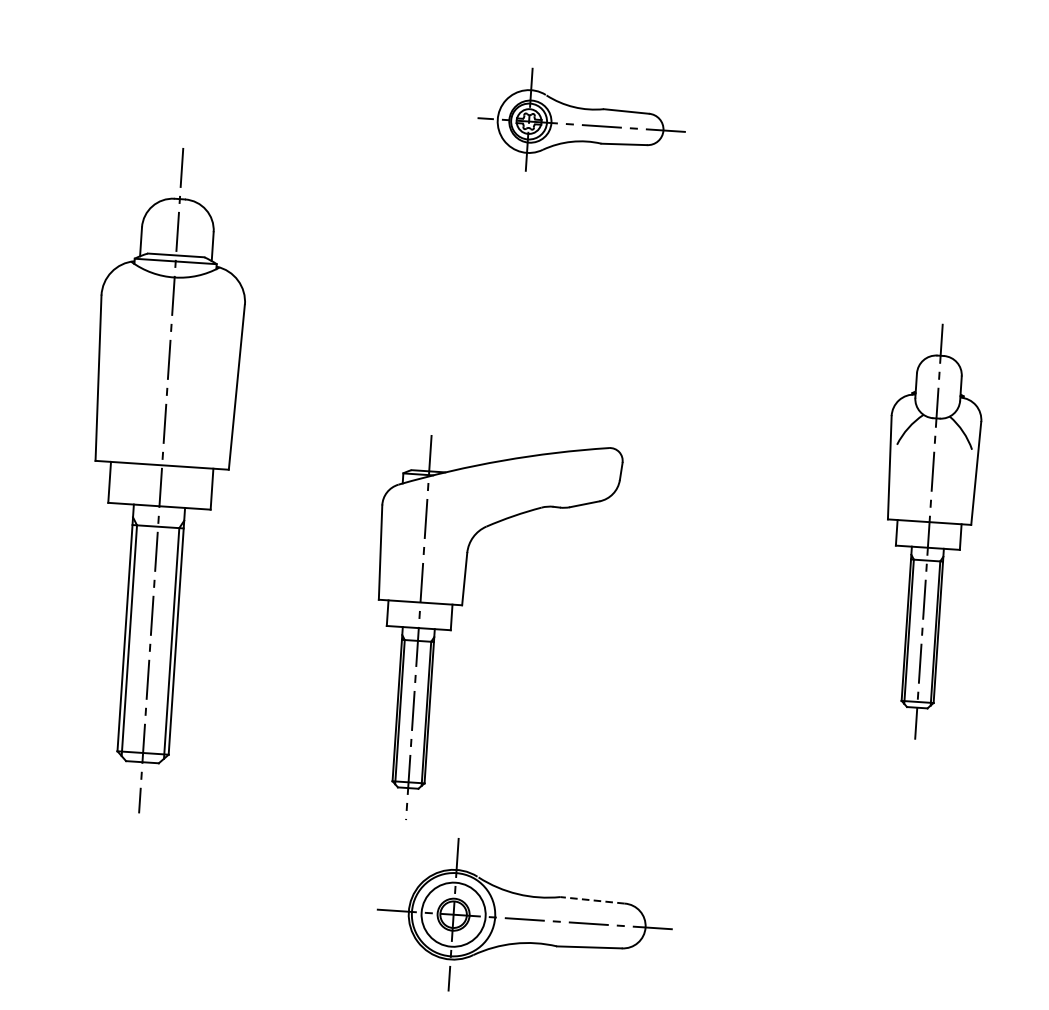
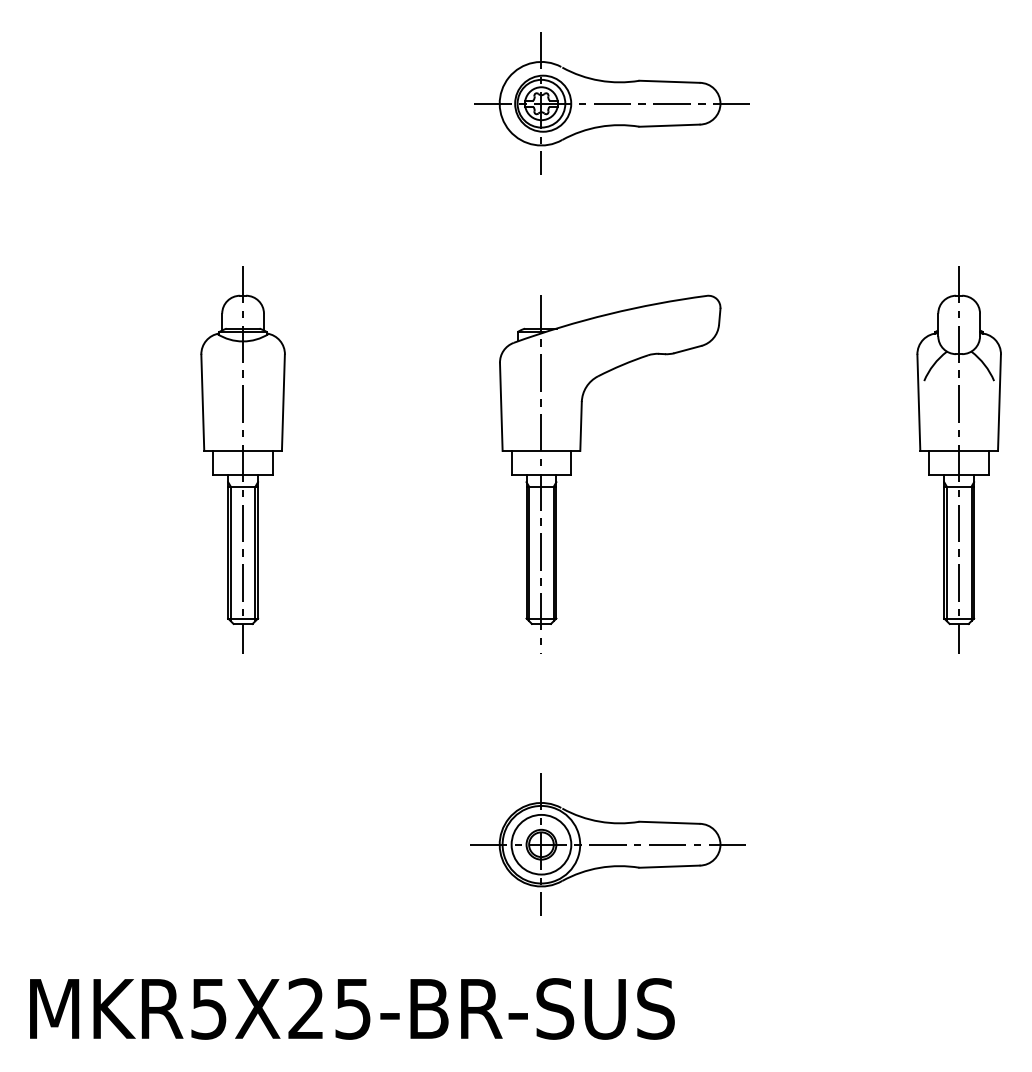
part: (581, 124) -> (611, 103), size x1.43
part: (160, 480) -> (242, 459), size x0.62
part: (463, 606) -> (581, 451), moved
line: (592, 900) -> (669, 822), dashed -> solid

